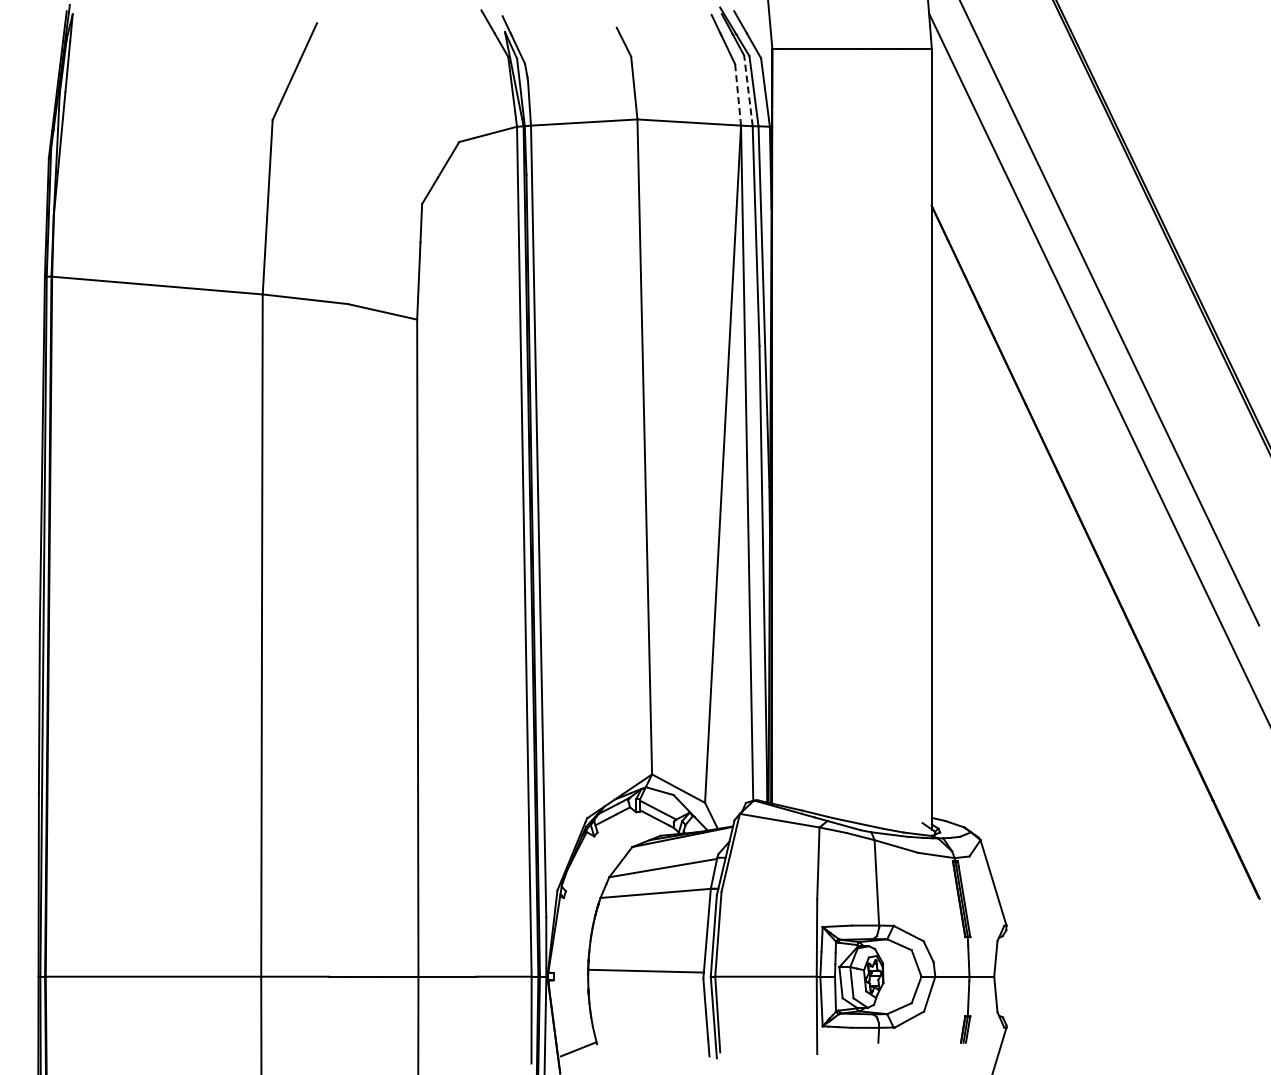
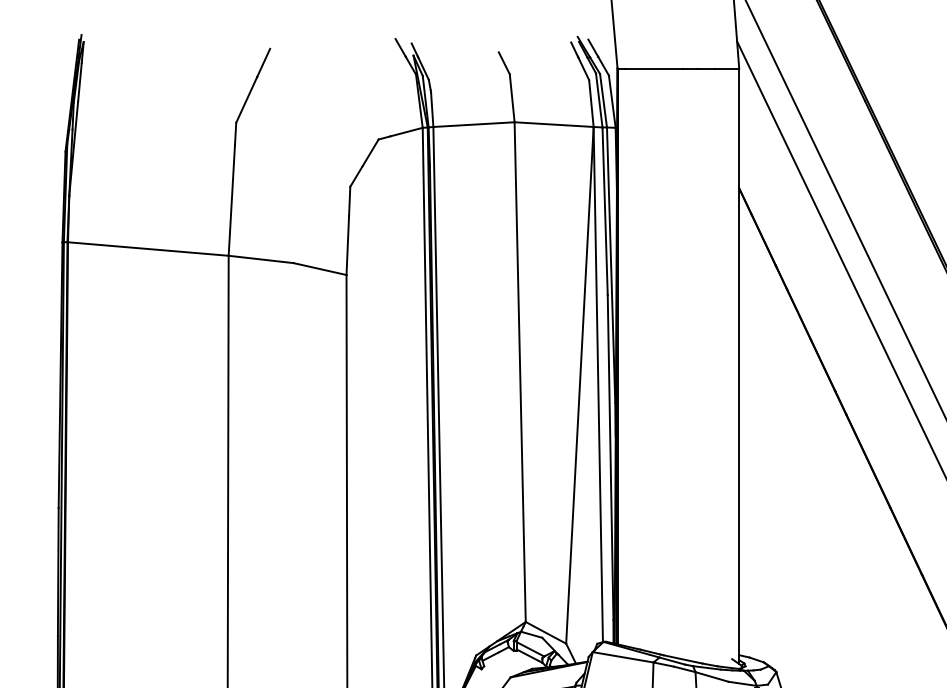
line: (748, 90) -> (599, 100), dashed -> solid
line: (738, 94) -> (591, 103), dashed -> solid

